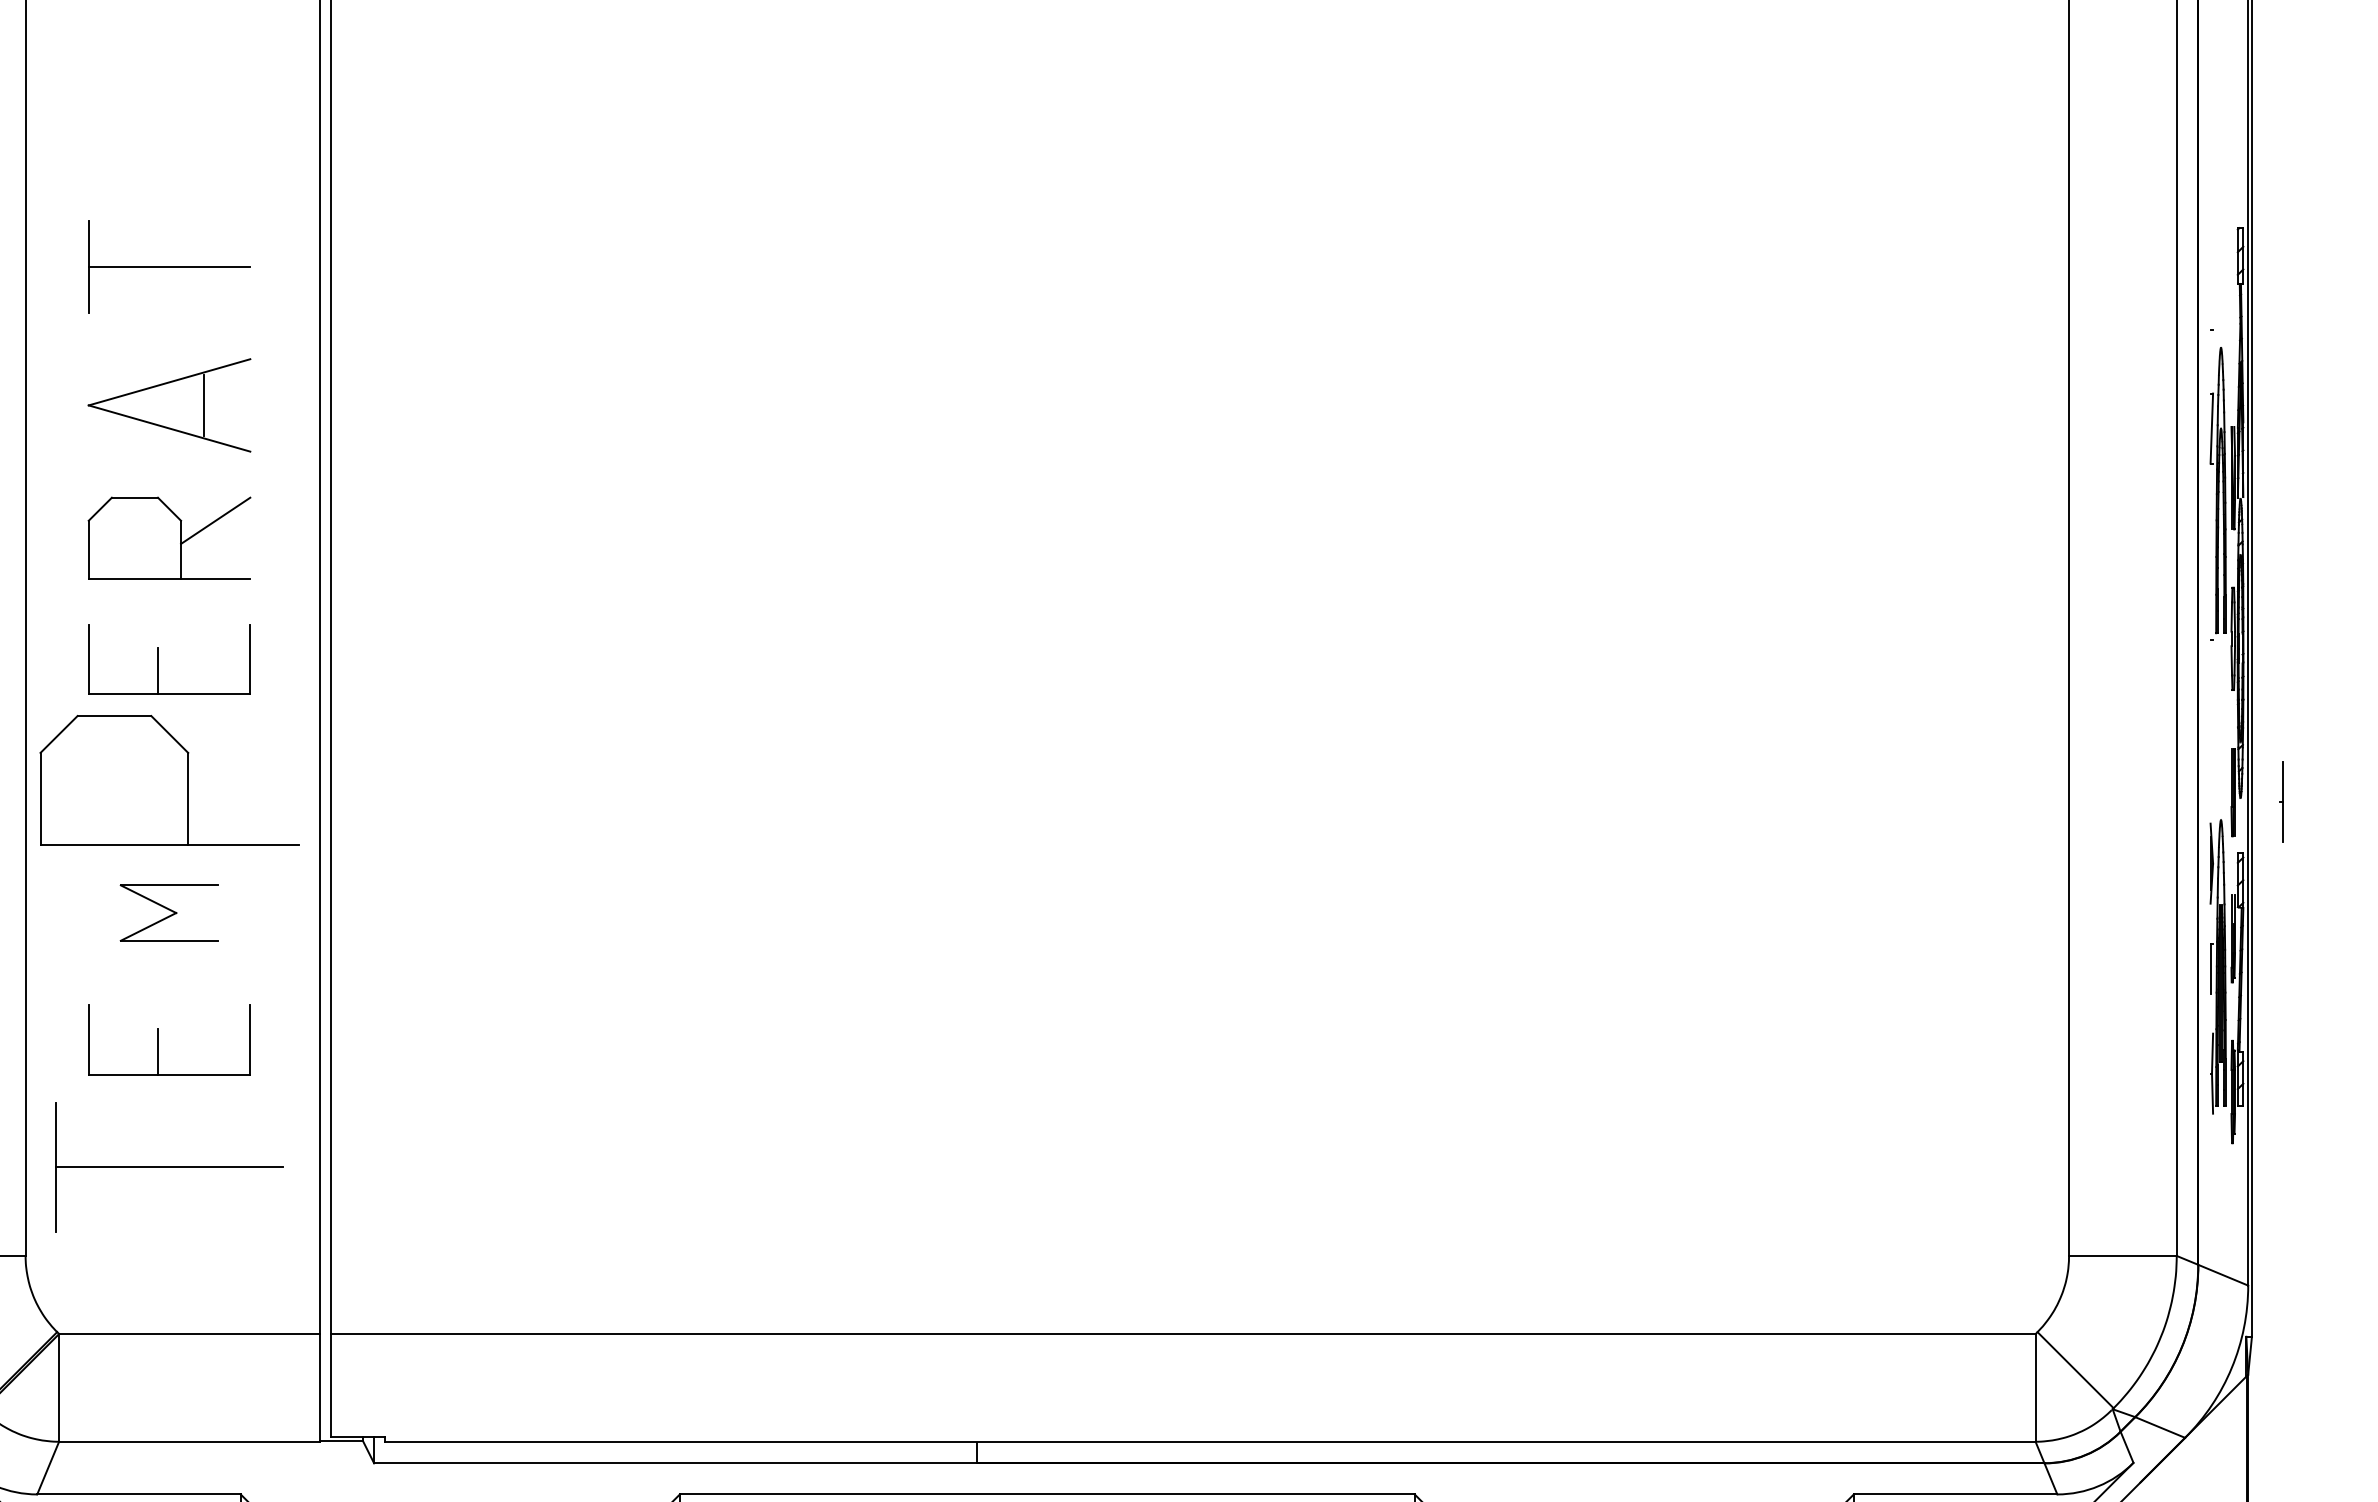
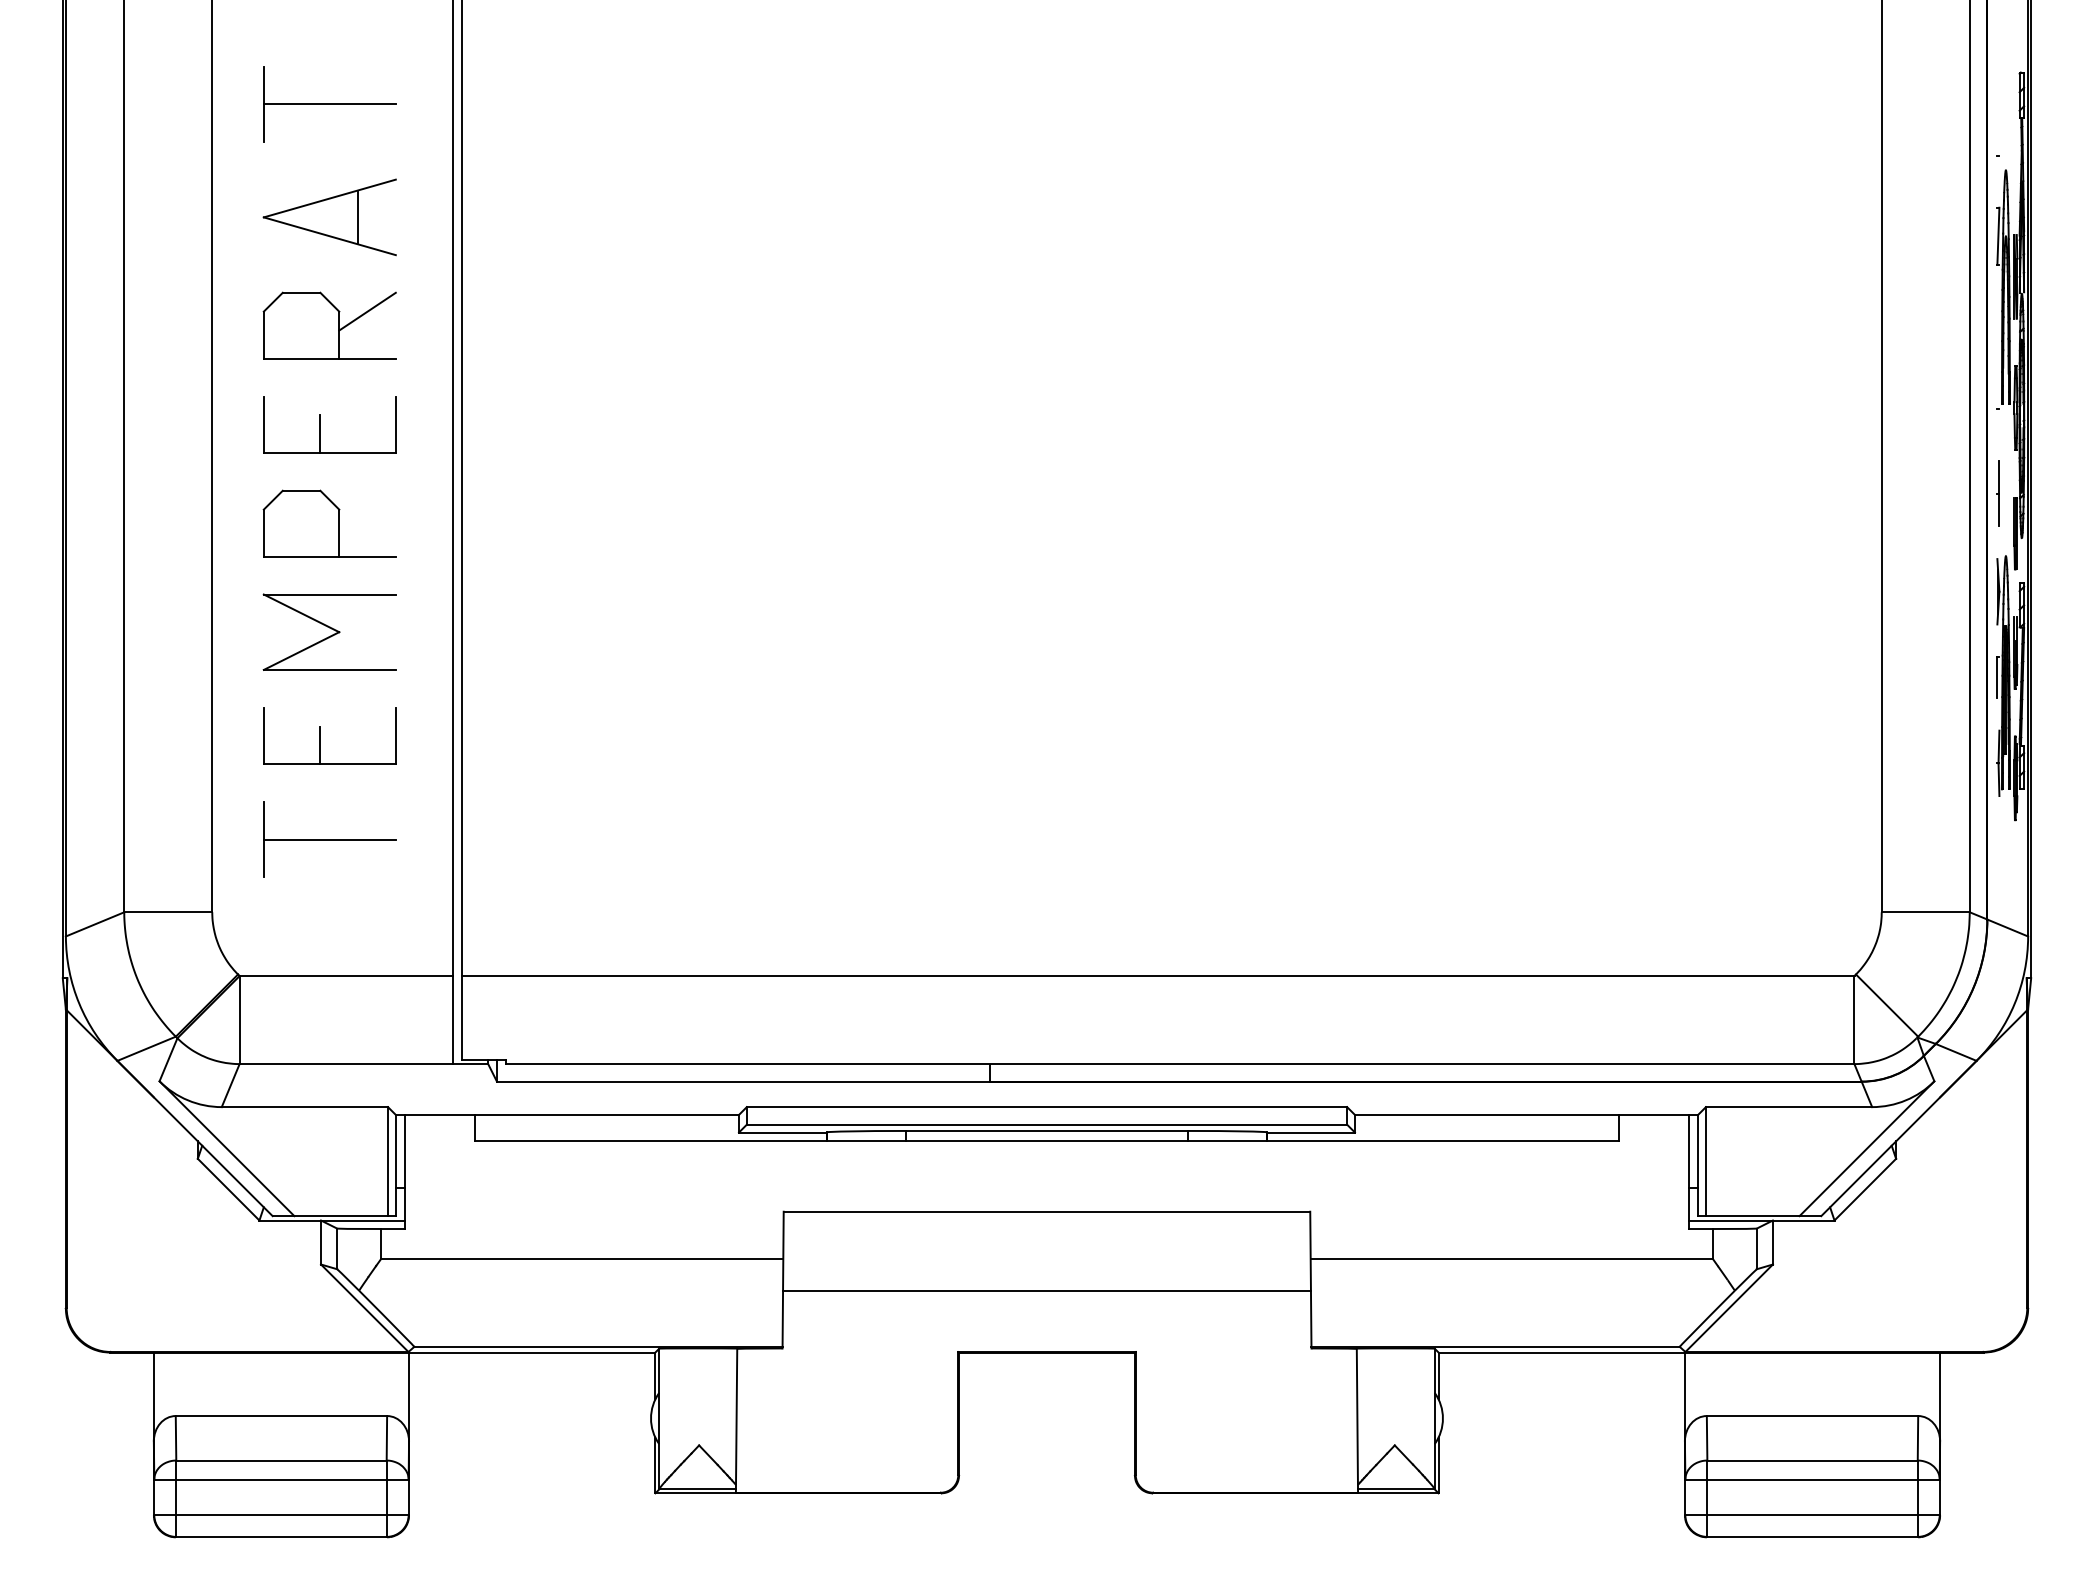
part: (169, 780) -> (329, 523), size x0.62
part: (2280, 802) -> (1997, 493), moved
part: (169, 912) -> (329, 631), size x1.67
part: (169, 1166) -> (329, 839), size x0.71

